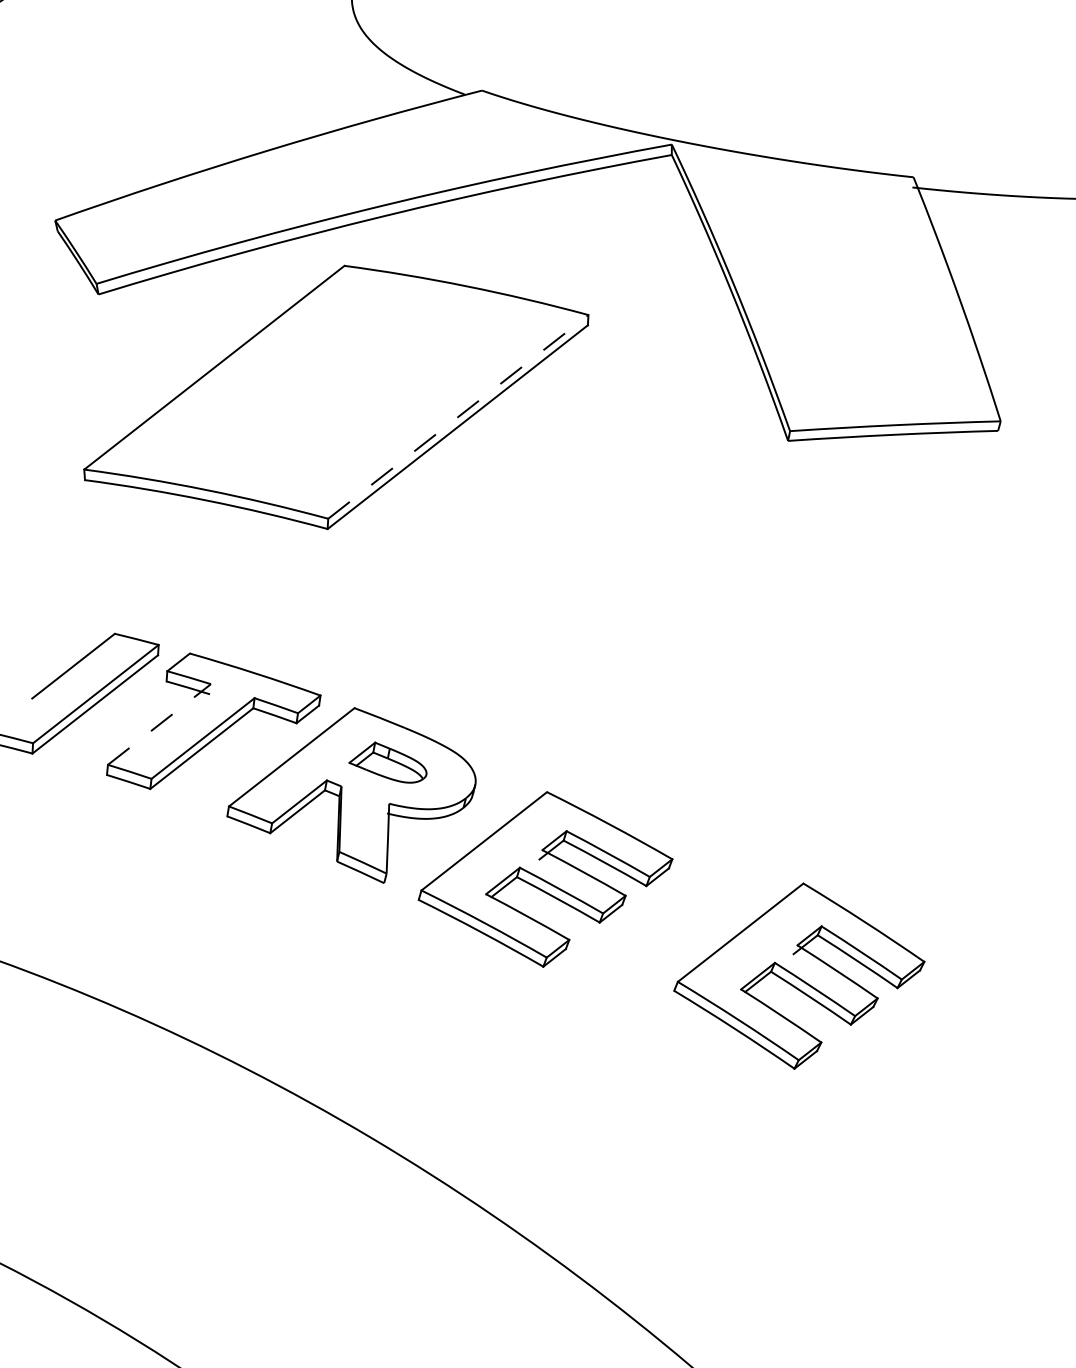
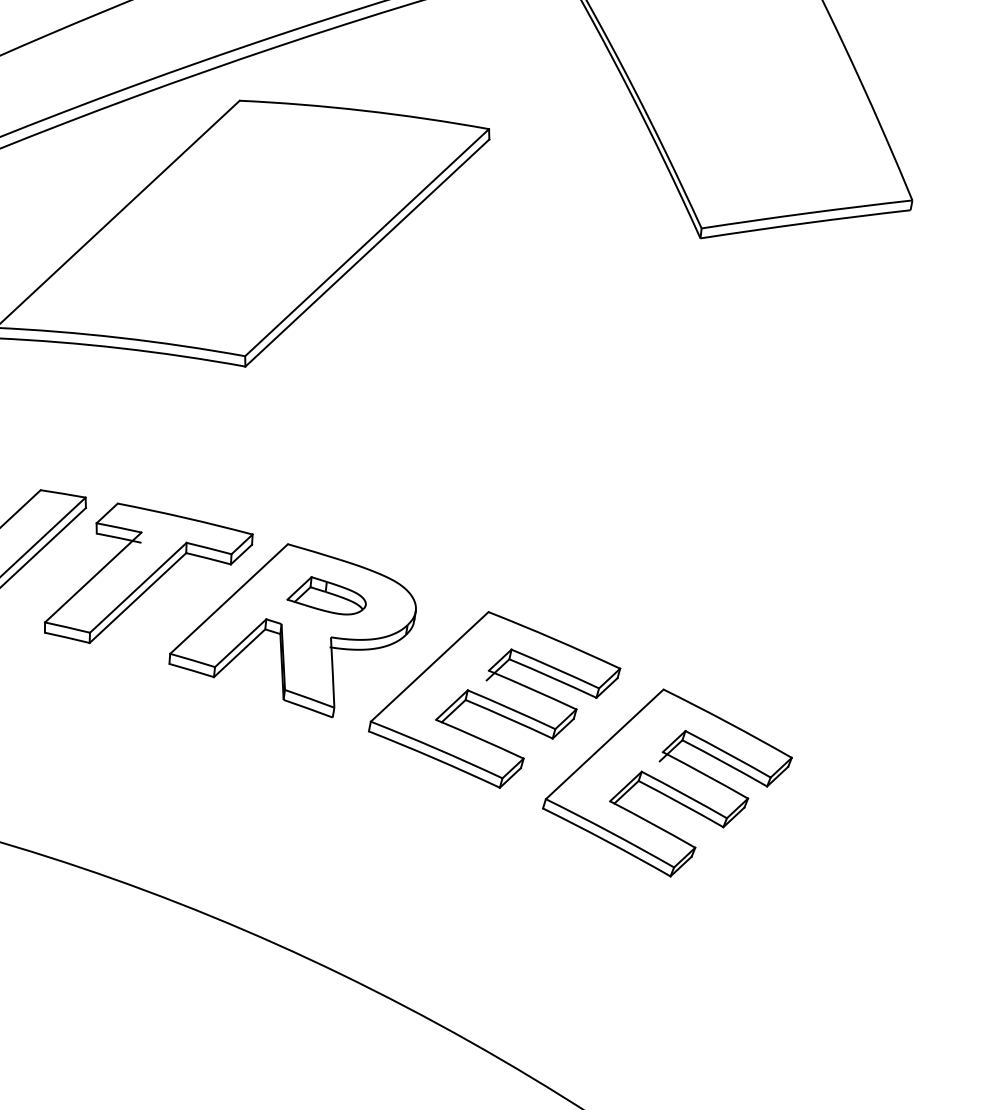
line: (458, 416) -> (367, 242), dashed -> solid
line: (159, 724) -> (93, 577), dashed -> solid
part: (799, 975) -> (667, 782), moved

